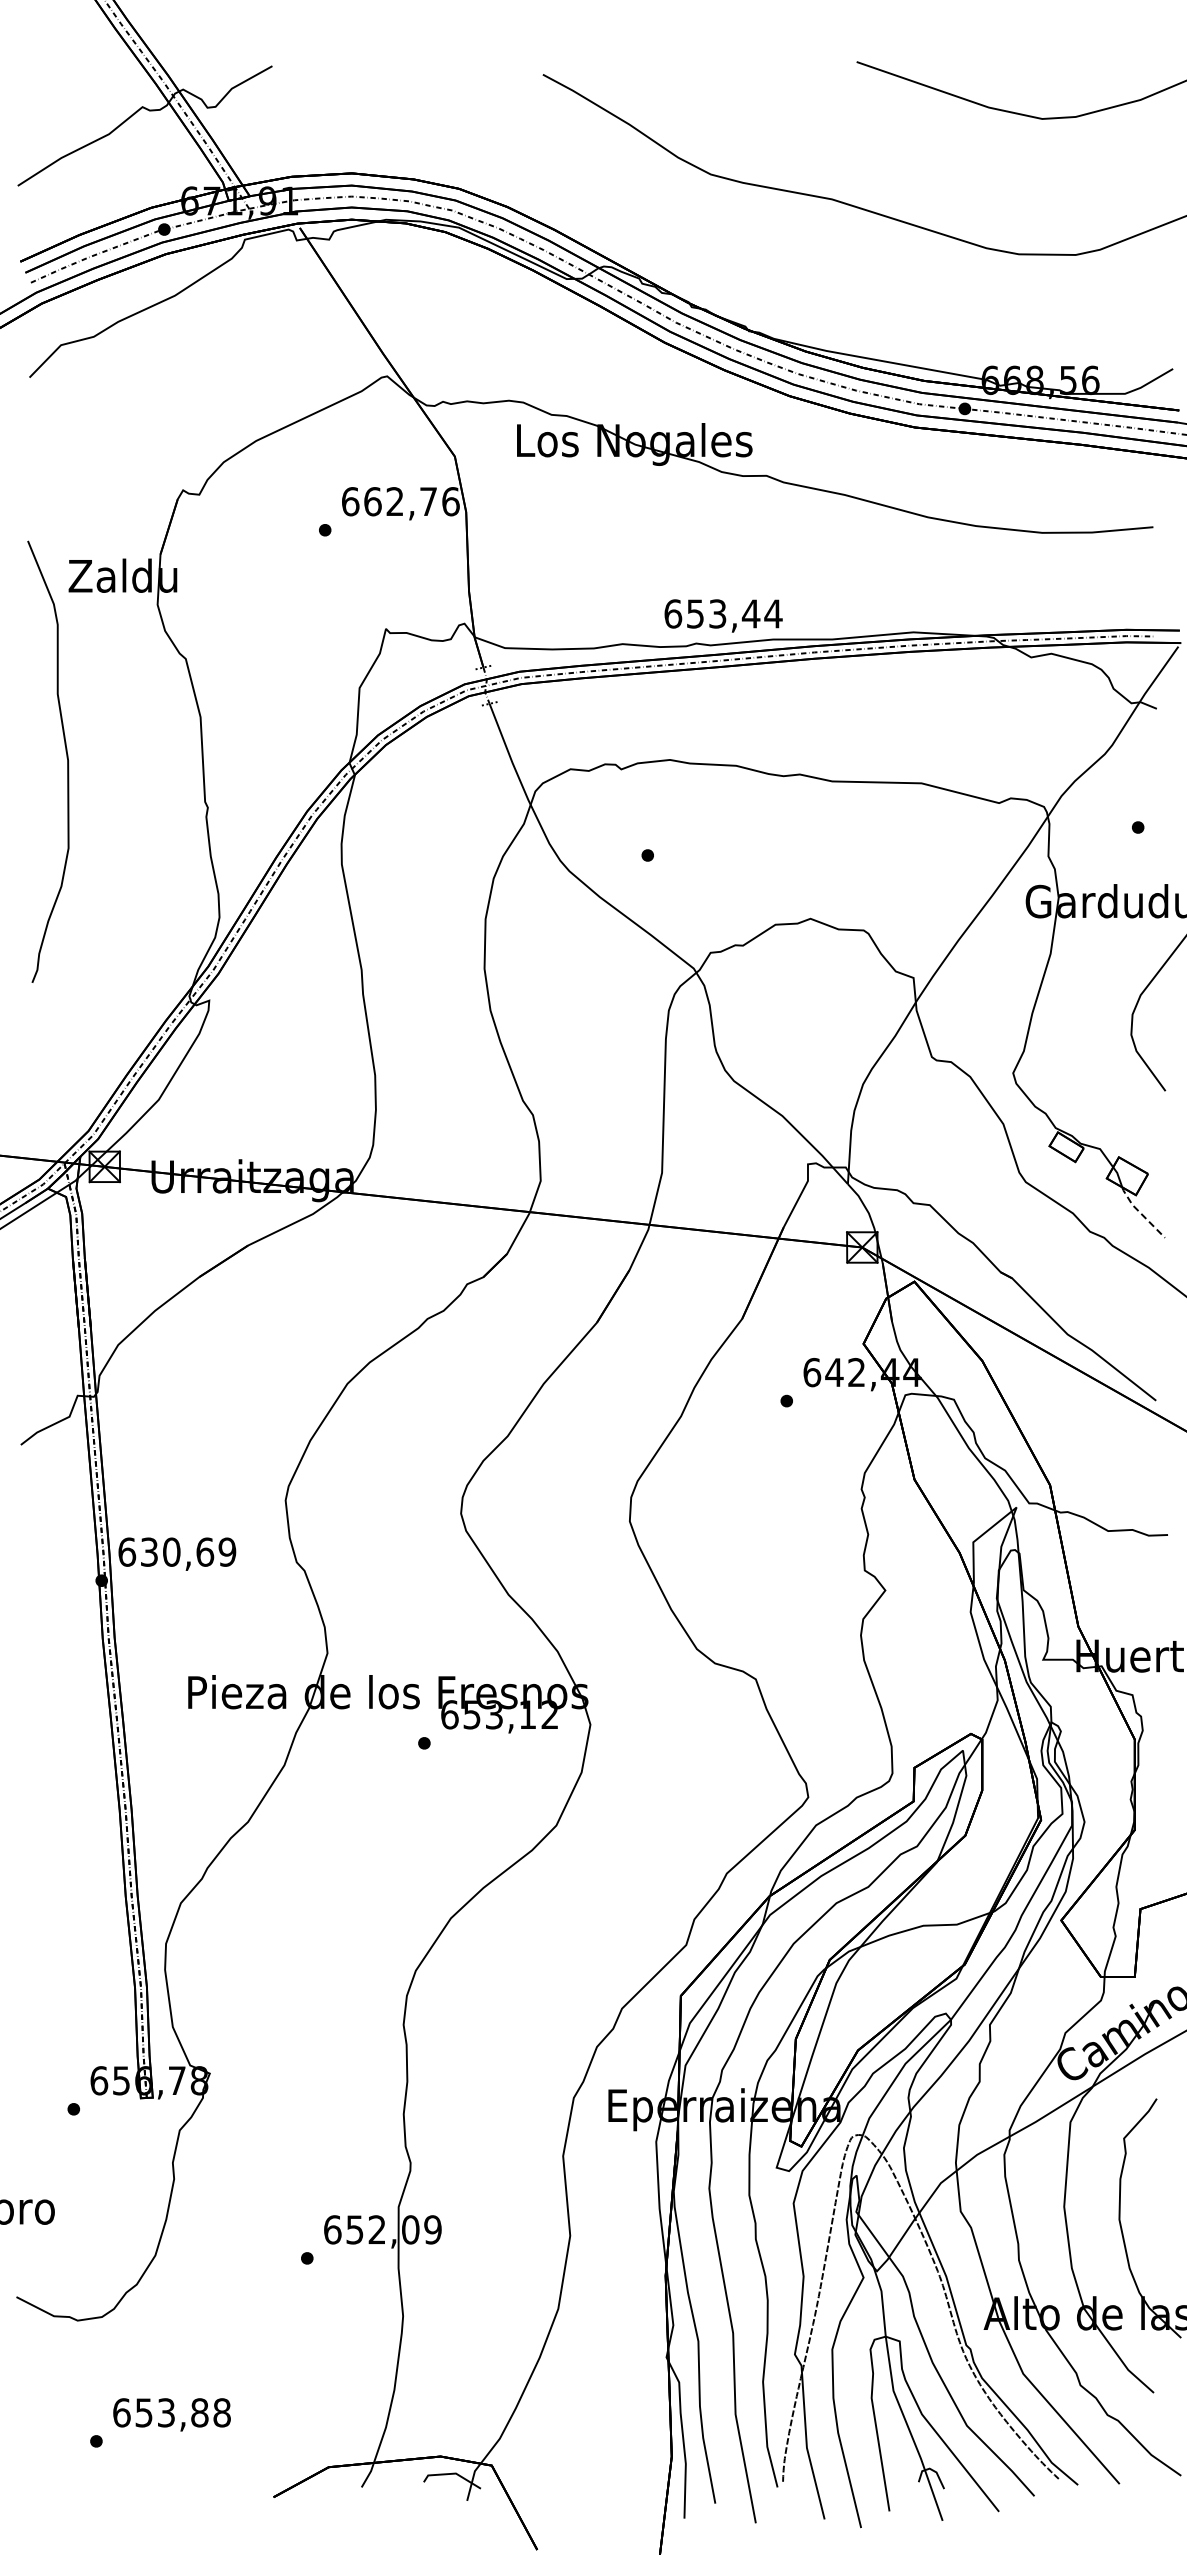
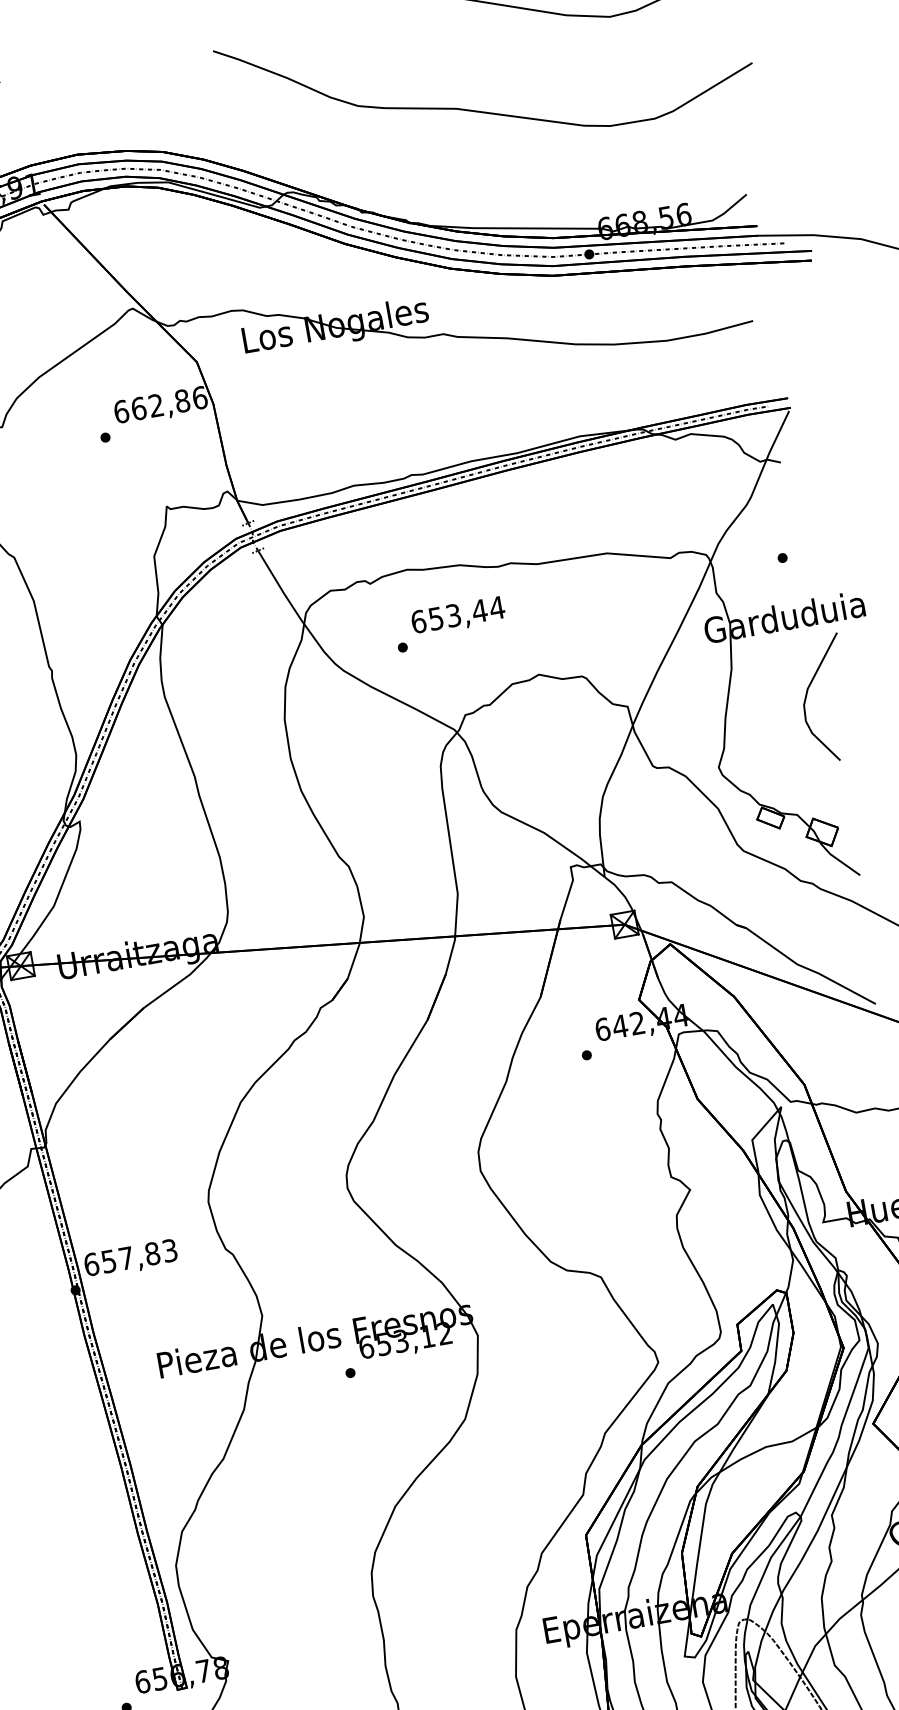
text: (428, 501) -> (182, 400), 662,76 -> 662,86
text: (723, 615) -> (458, 616), moved
line: (1140, 1213) -> (837, 859), dashed -> solid
text: (188, 1551) -> (139, 1255), 630,69 -> 657,83

